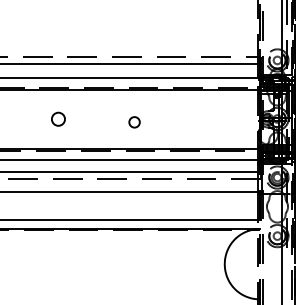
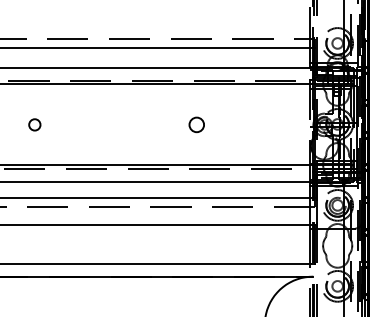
circle: (58, 119) -> (34, 125), size x0.62
circle: (134, 122) -> (196, 125), moved

